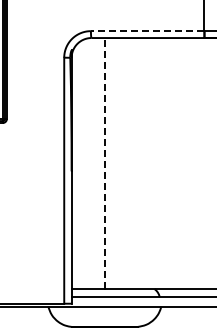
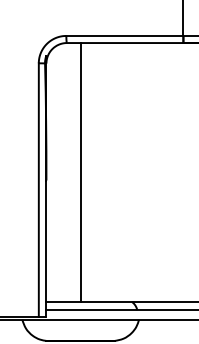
line: (147, 31) -> (124, 36), dashed -> solid
line: (104, 163) -> (80, 172), dashed -> solid

